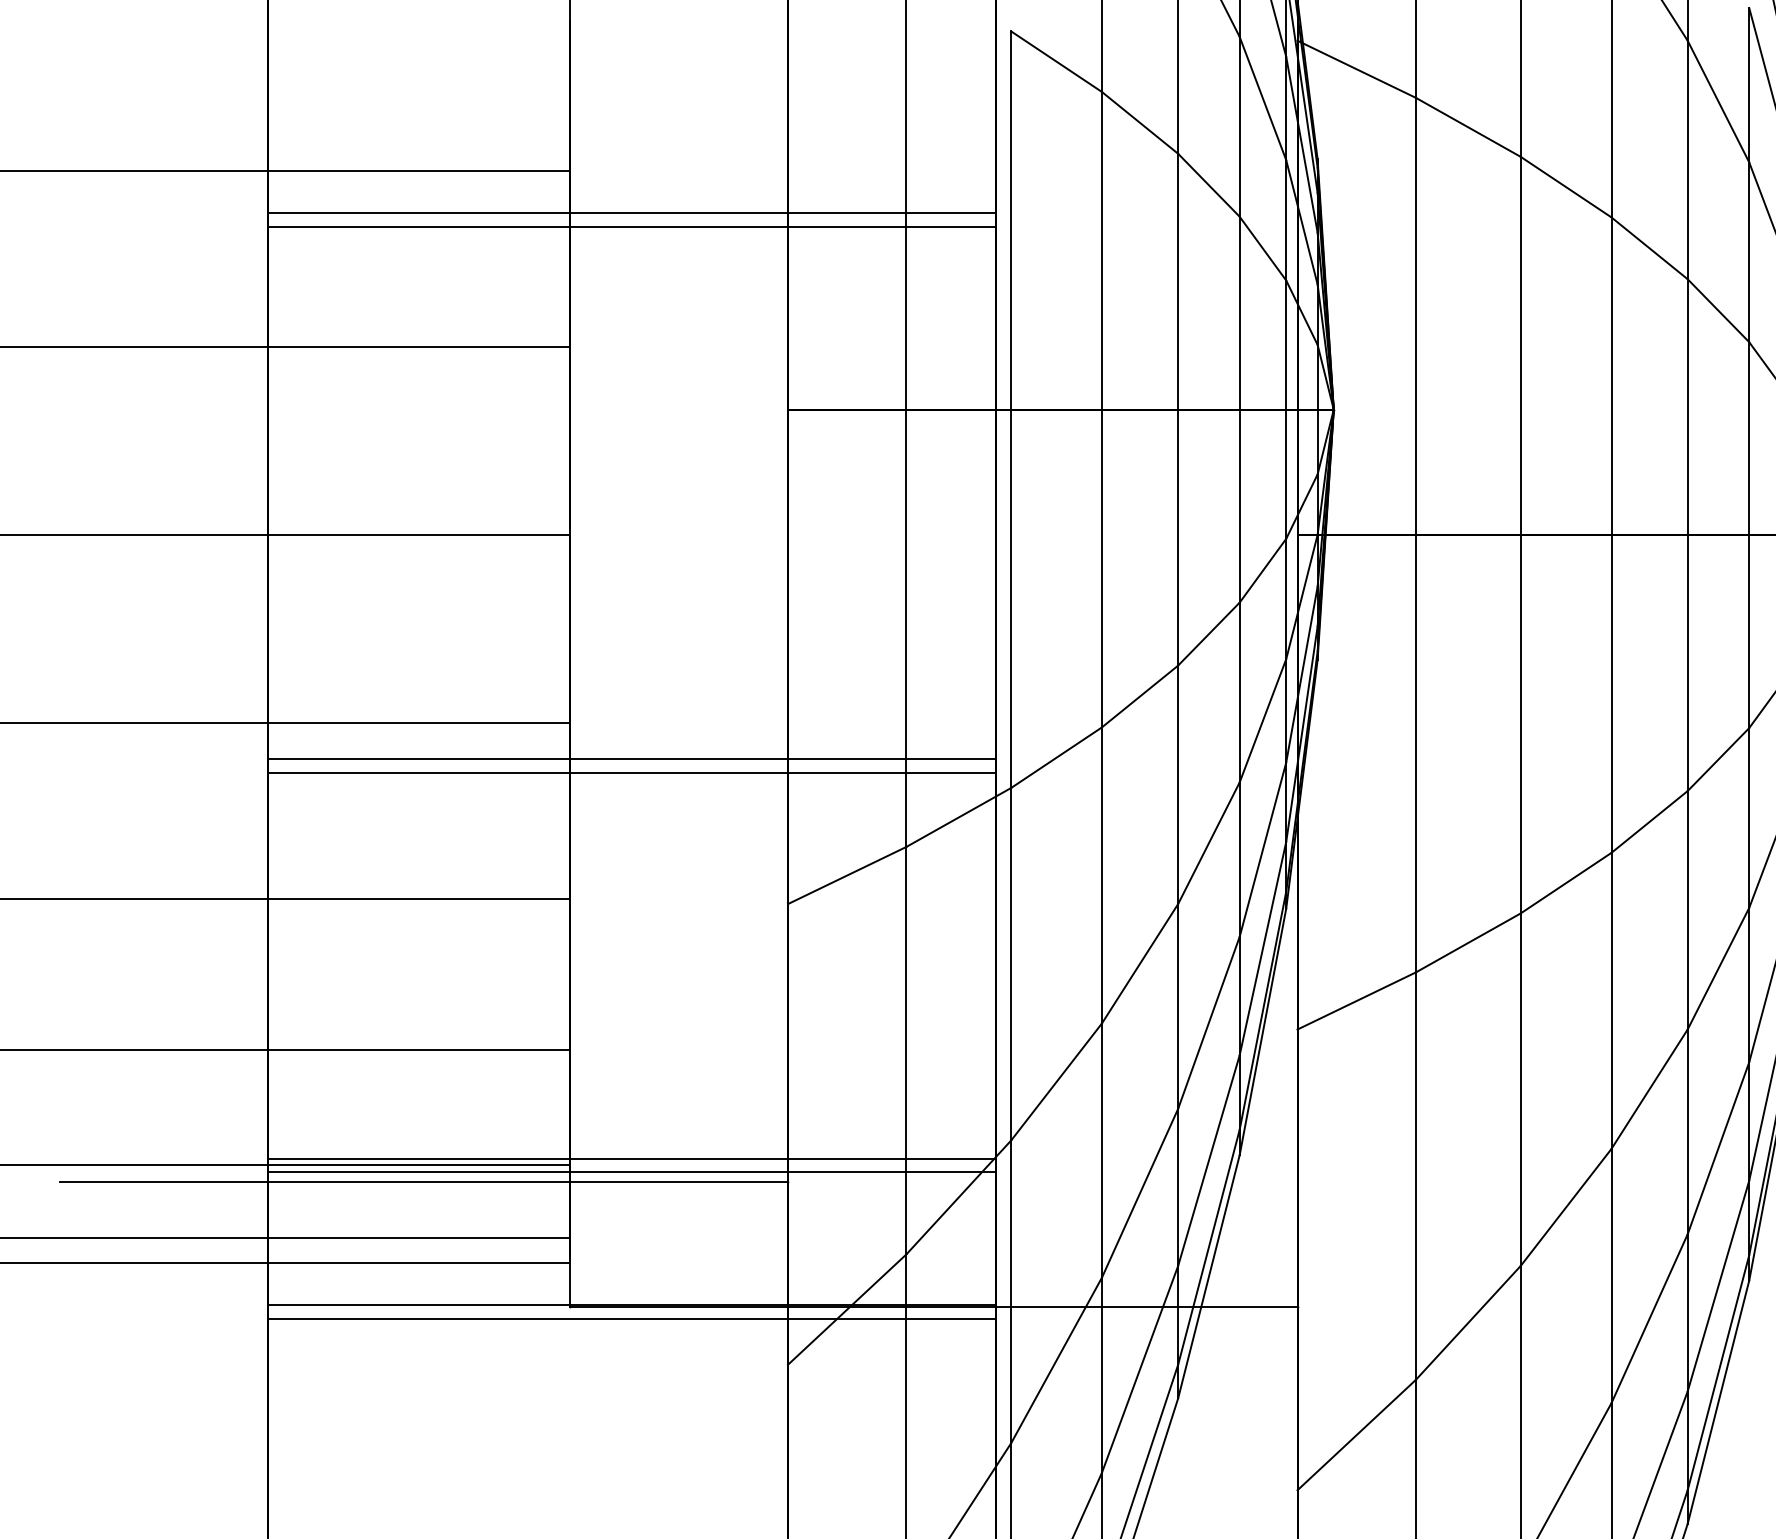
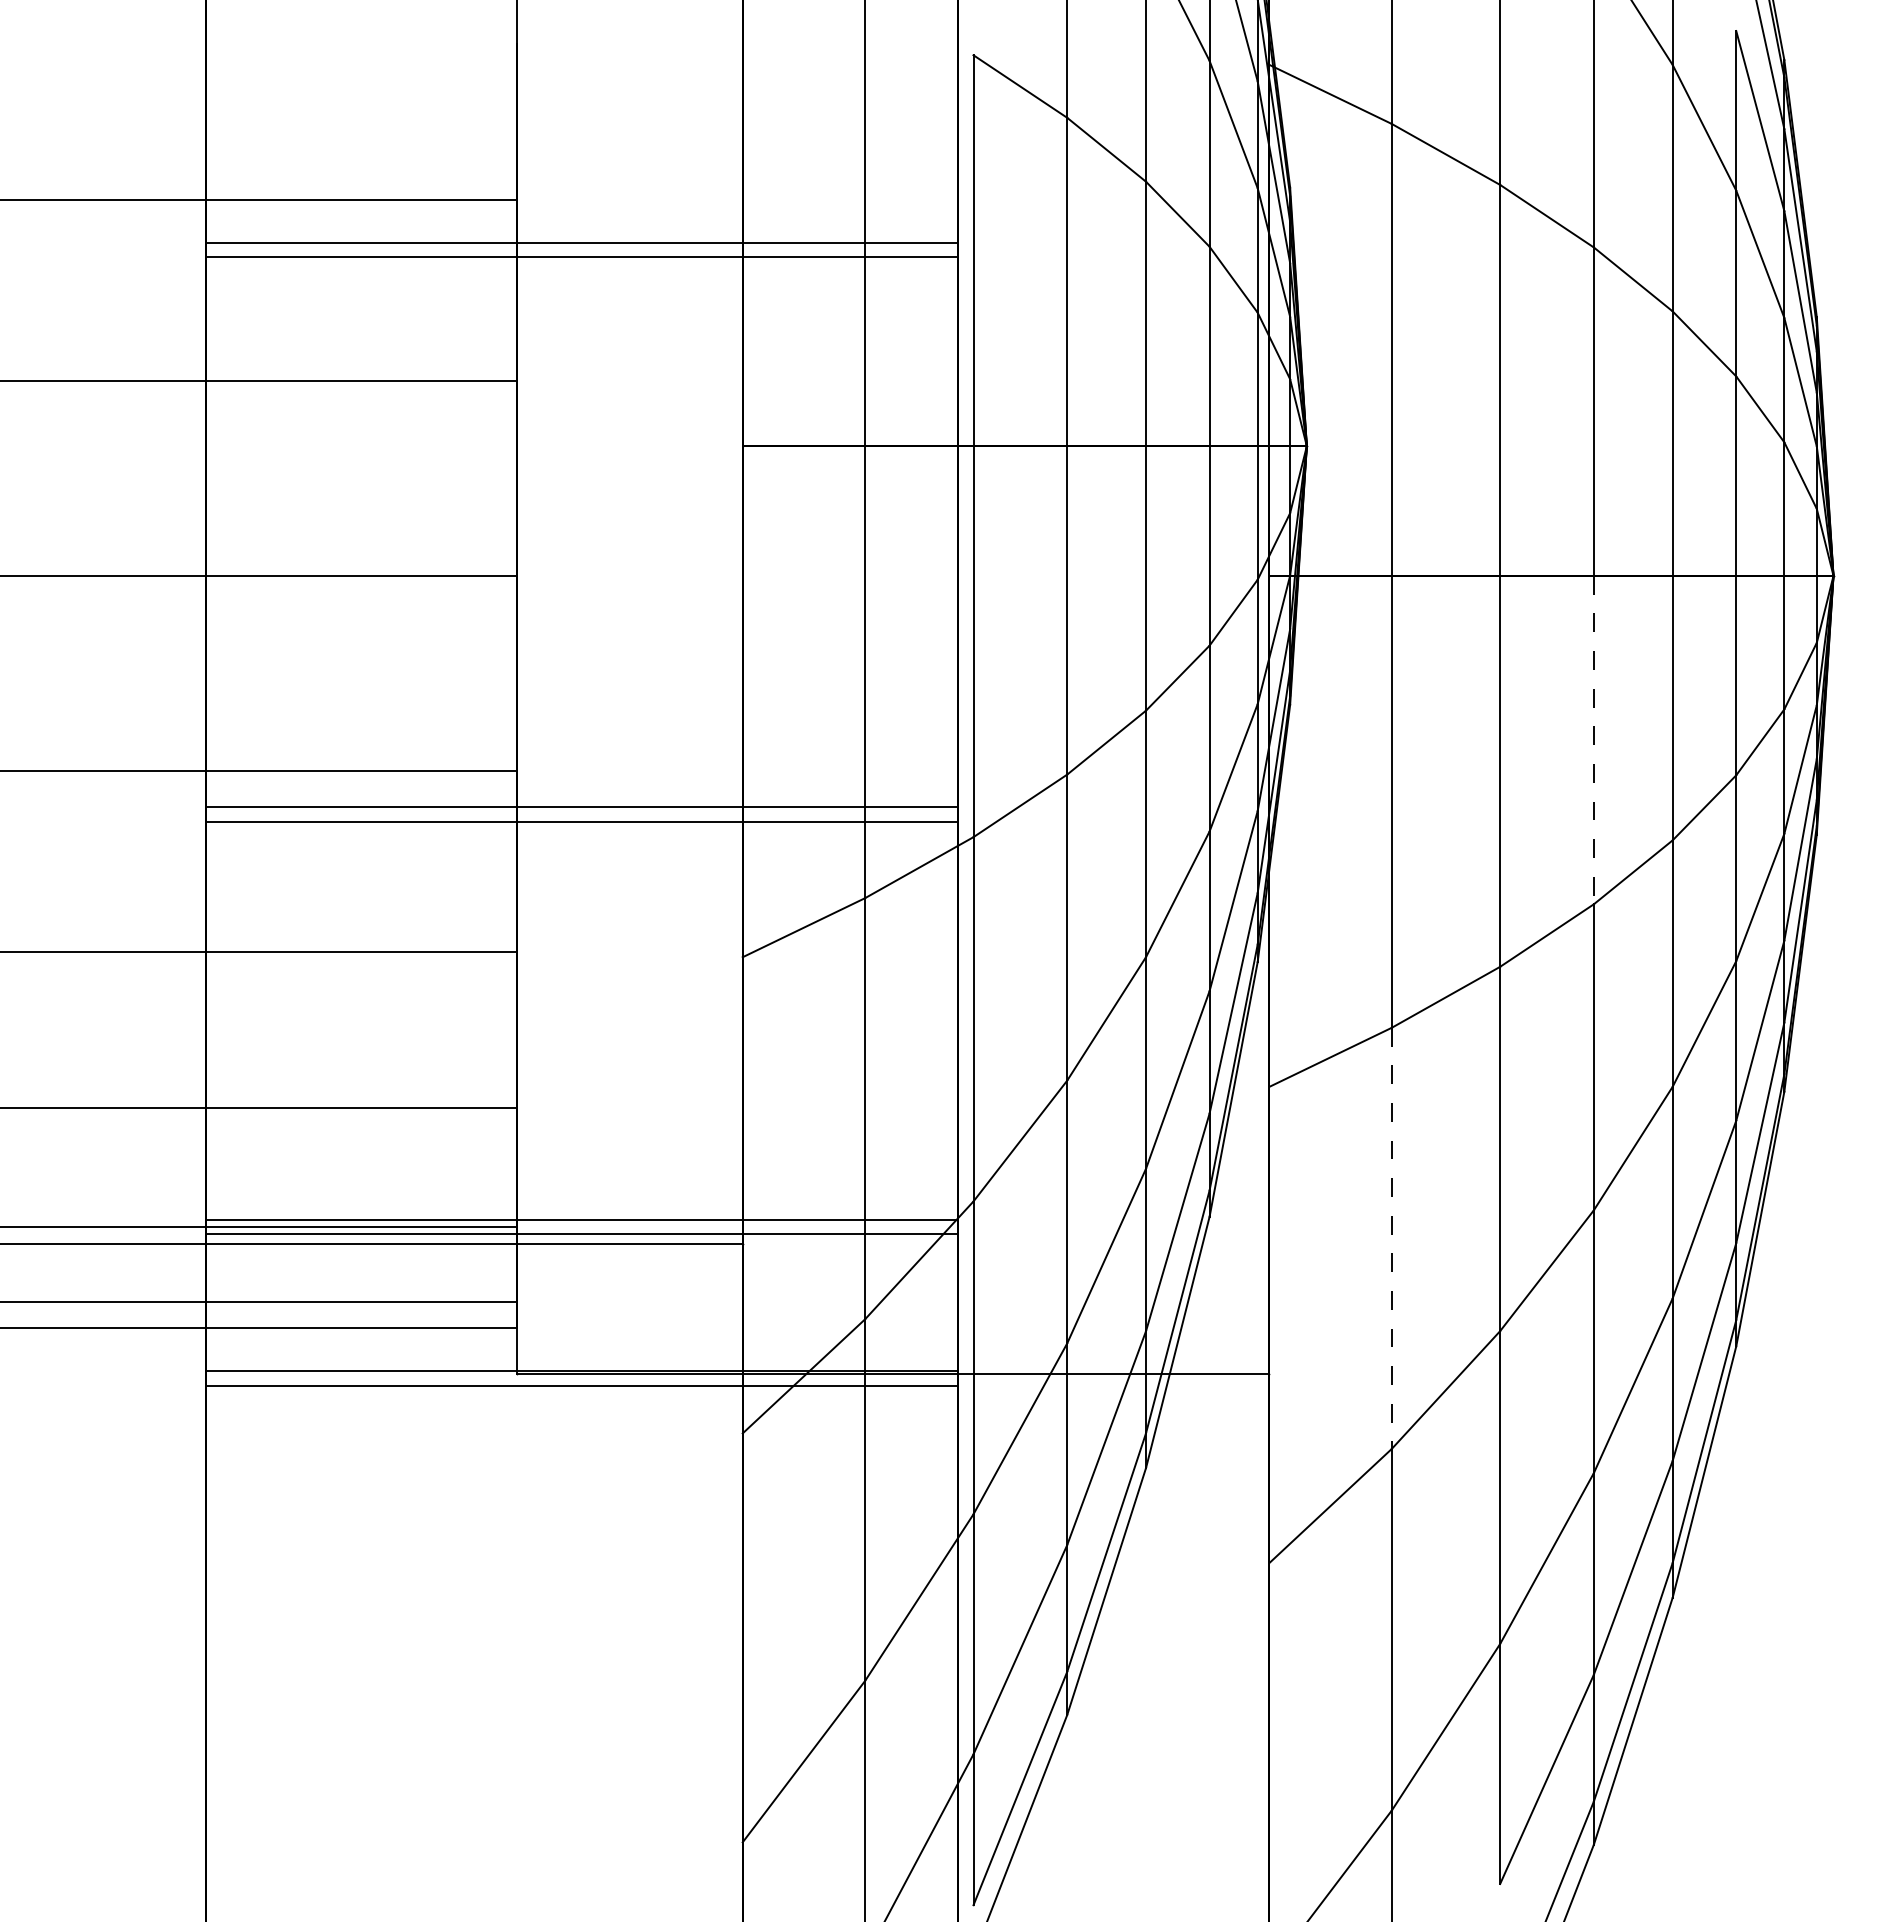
line: (1611, 694) -> (1593, 740), solid -> dashed
line: (1415, 1176) -> (1391, 1238), solid -> dashed

